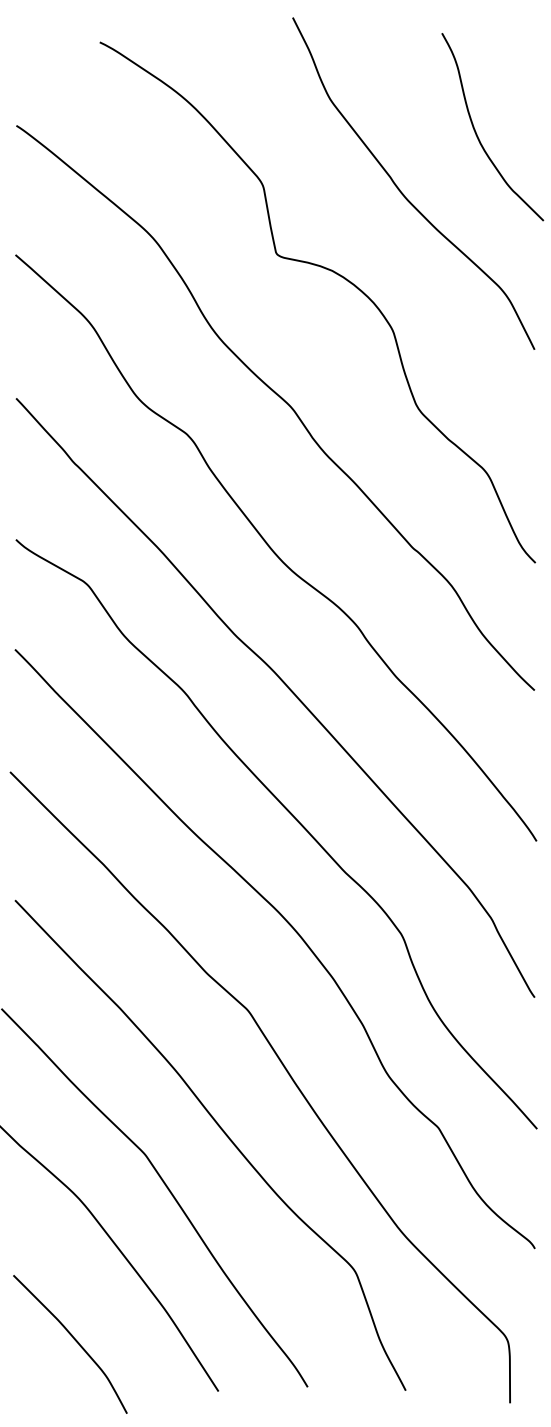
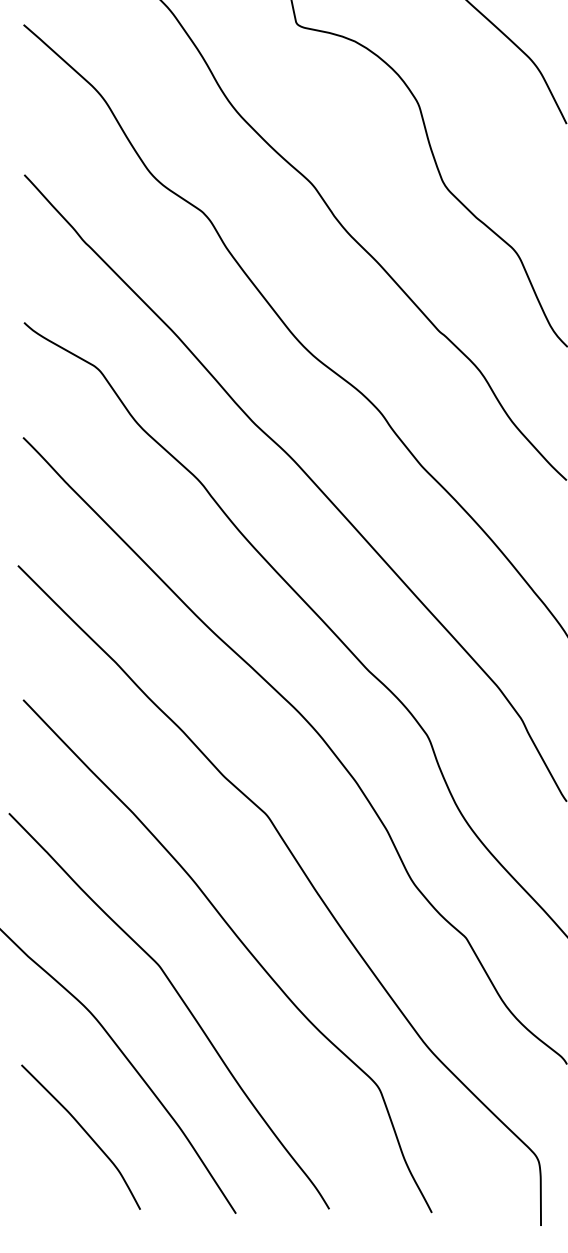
curve: (74, 1340) -> (85, 1133), moved

